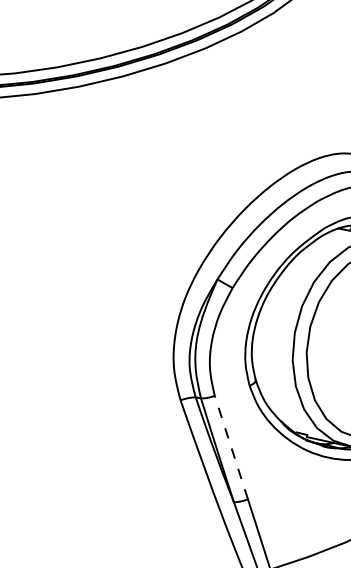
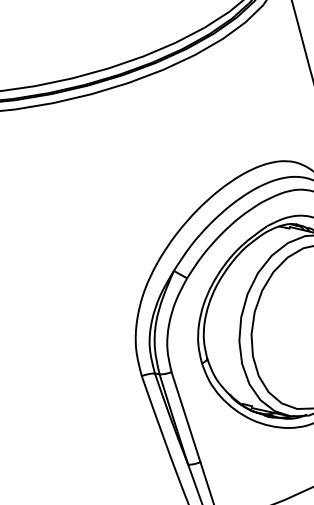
line: (230, 446) -> (185, 416), dashed -> solid

